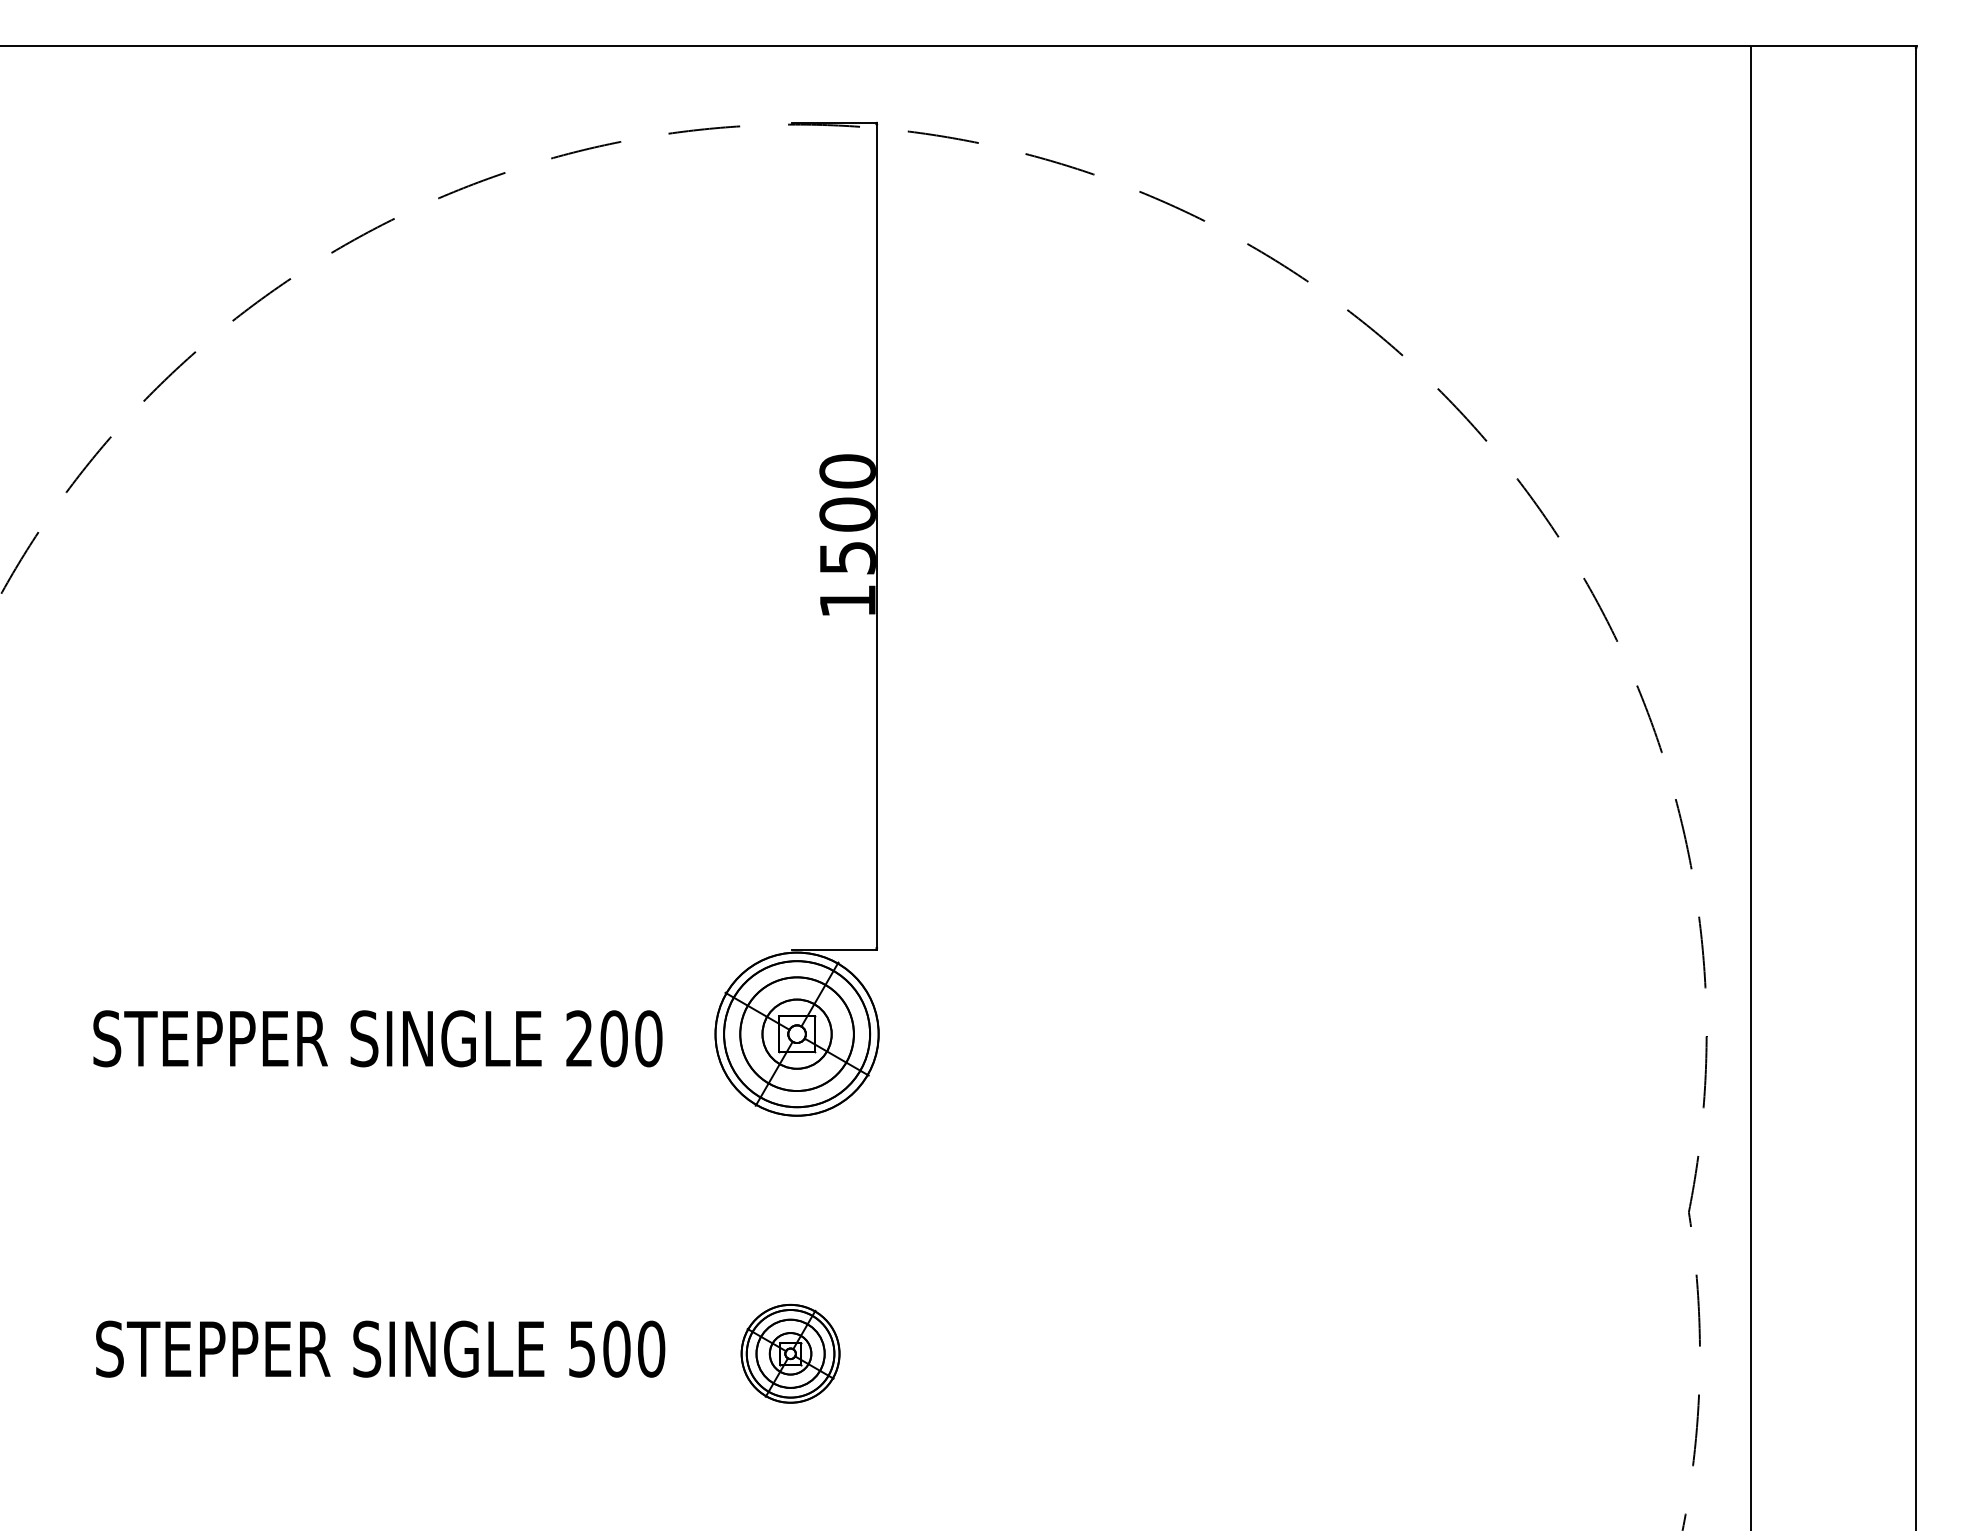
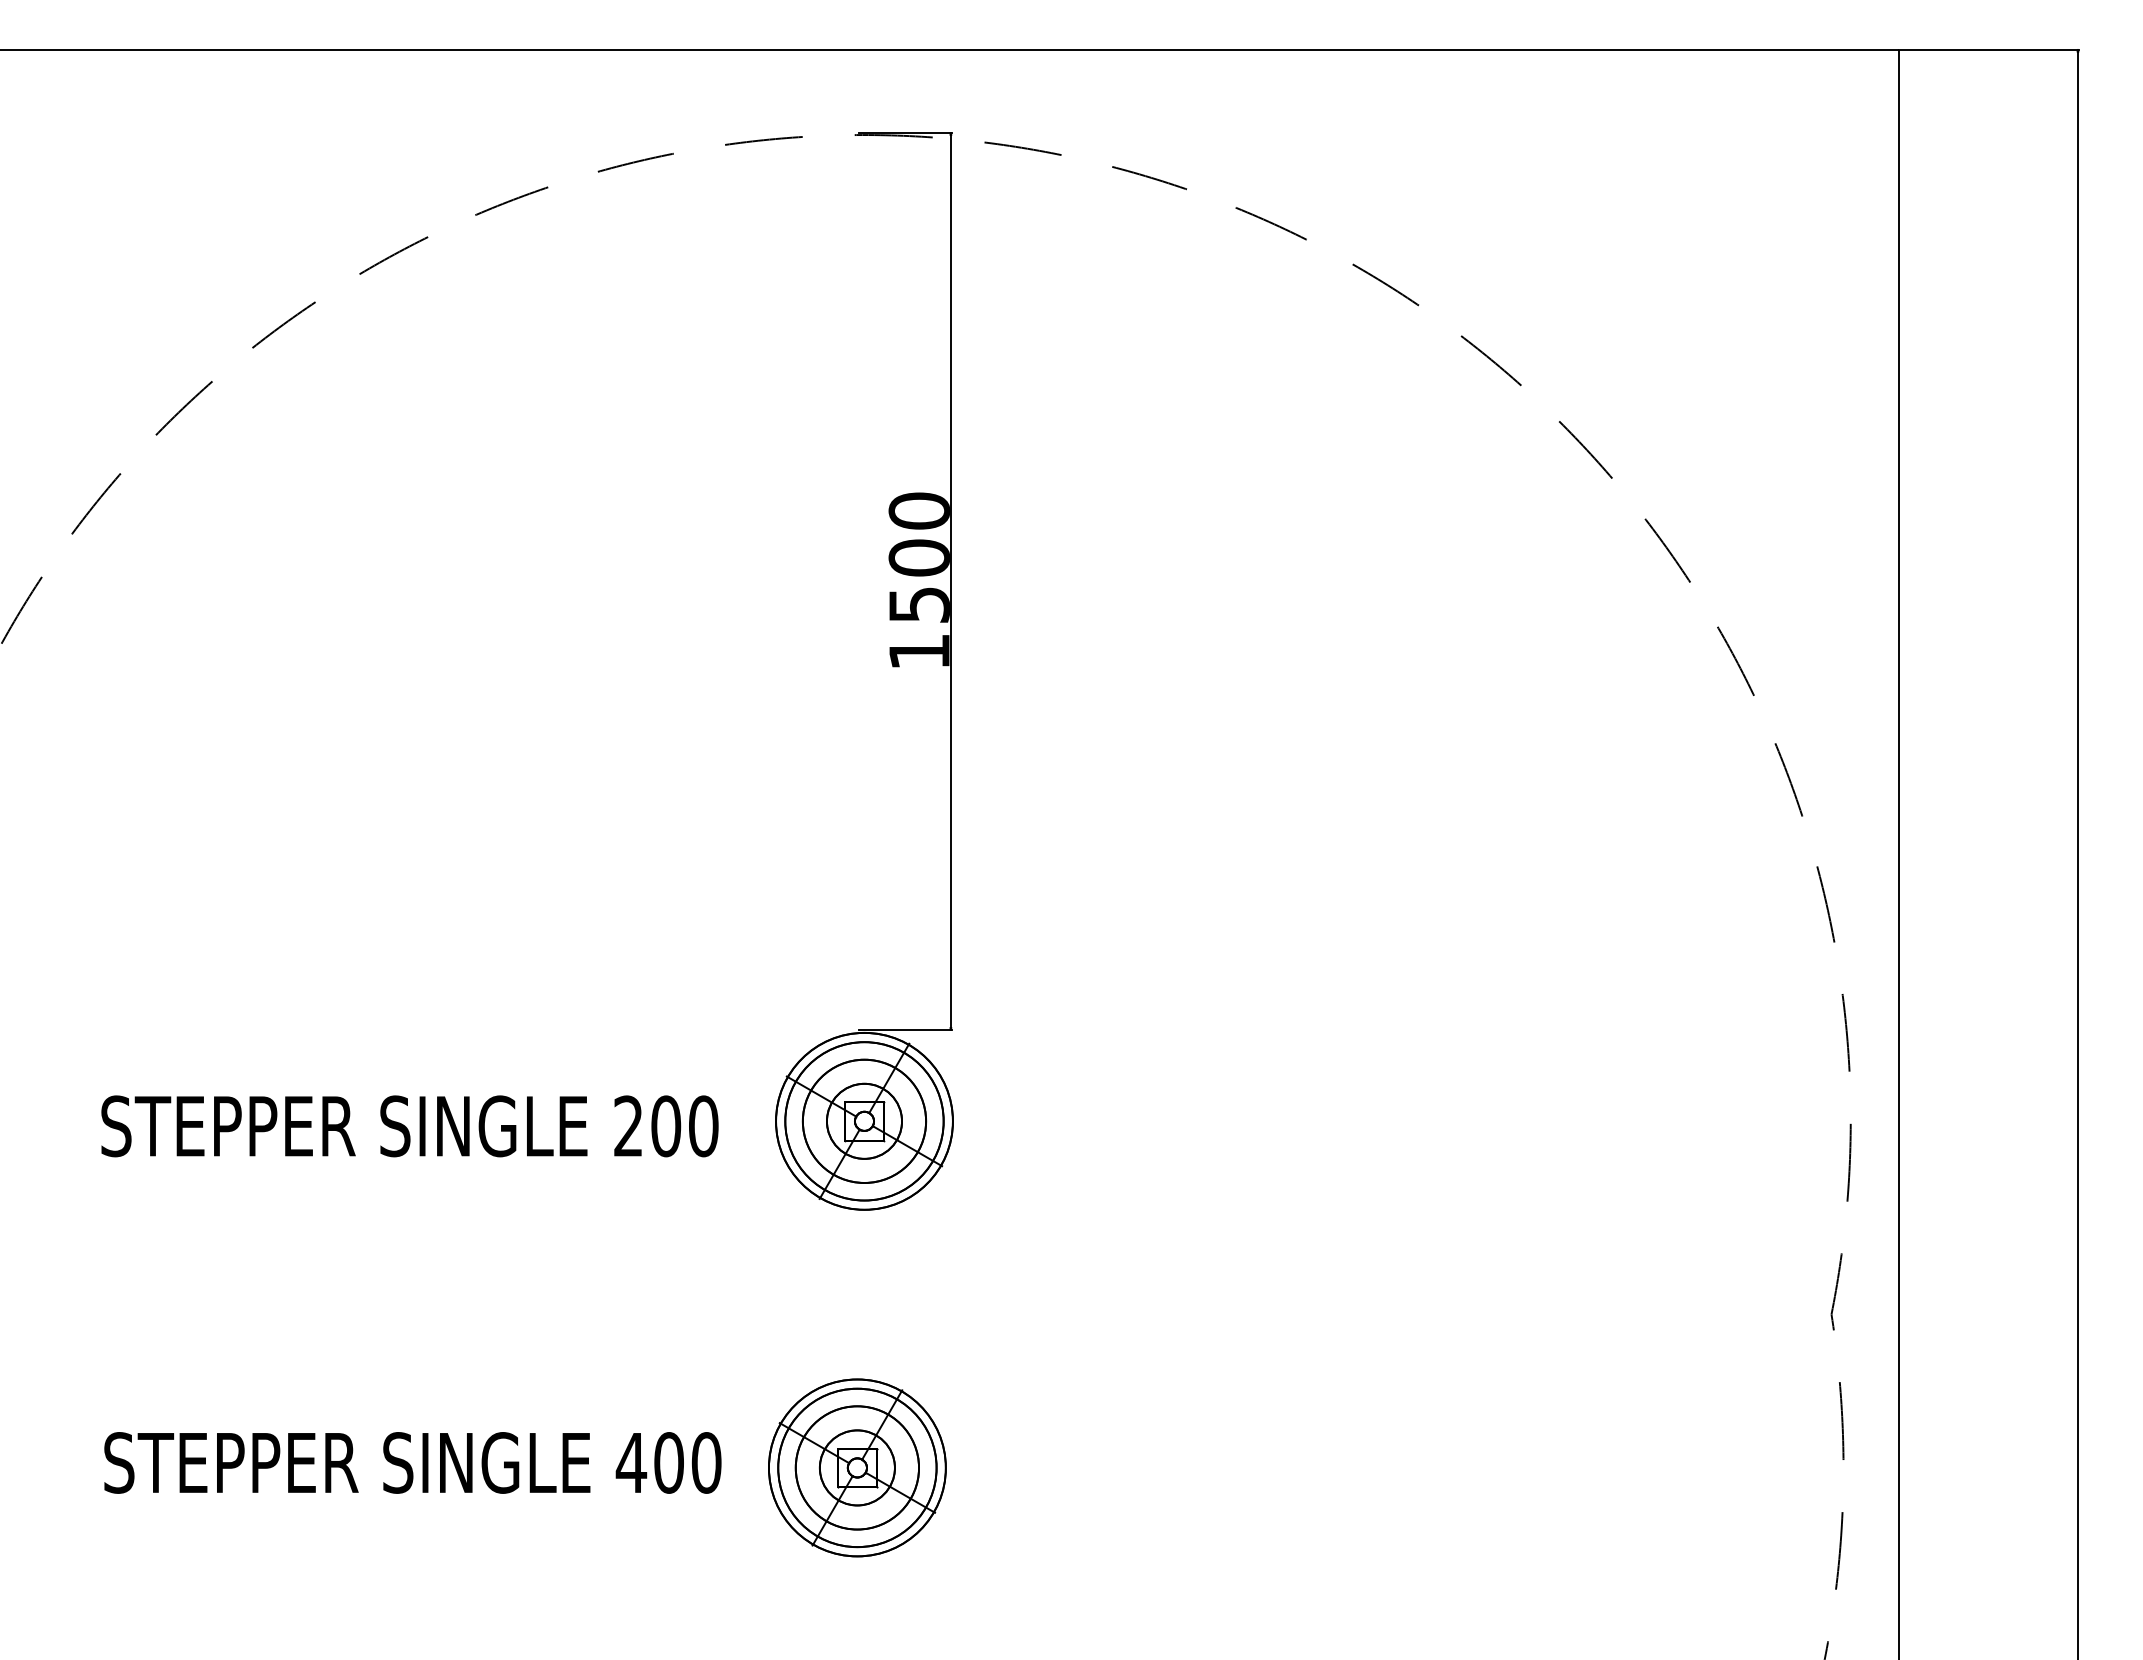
text: (582, 1349) -> (631, 1463), 500 -> 400
part: (790, 1353) -> (857, 1467), size x1.67

